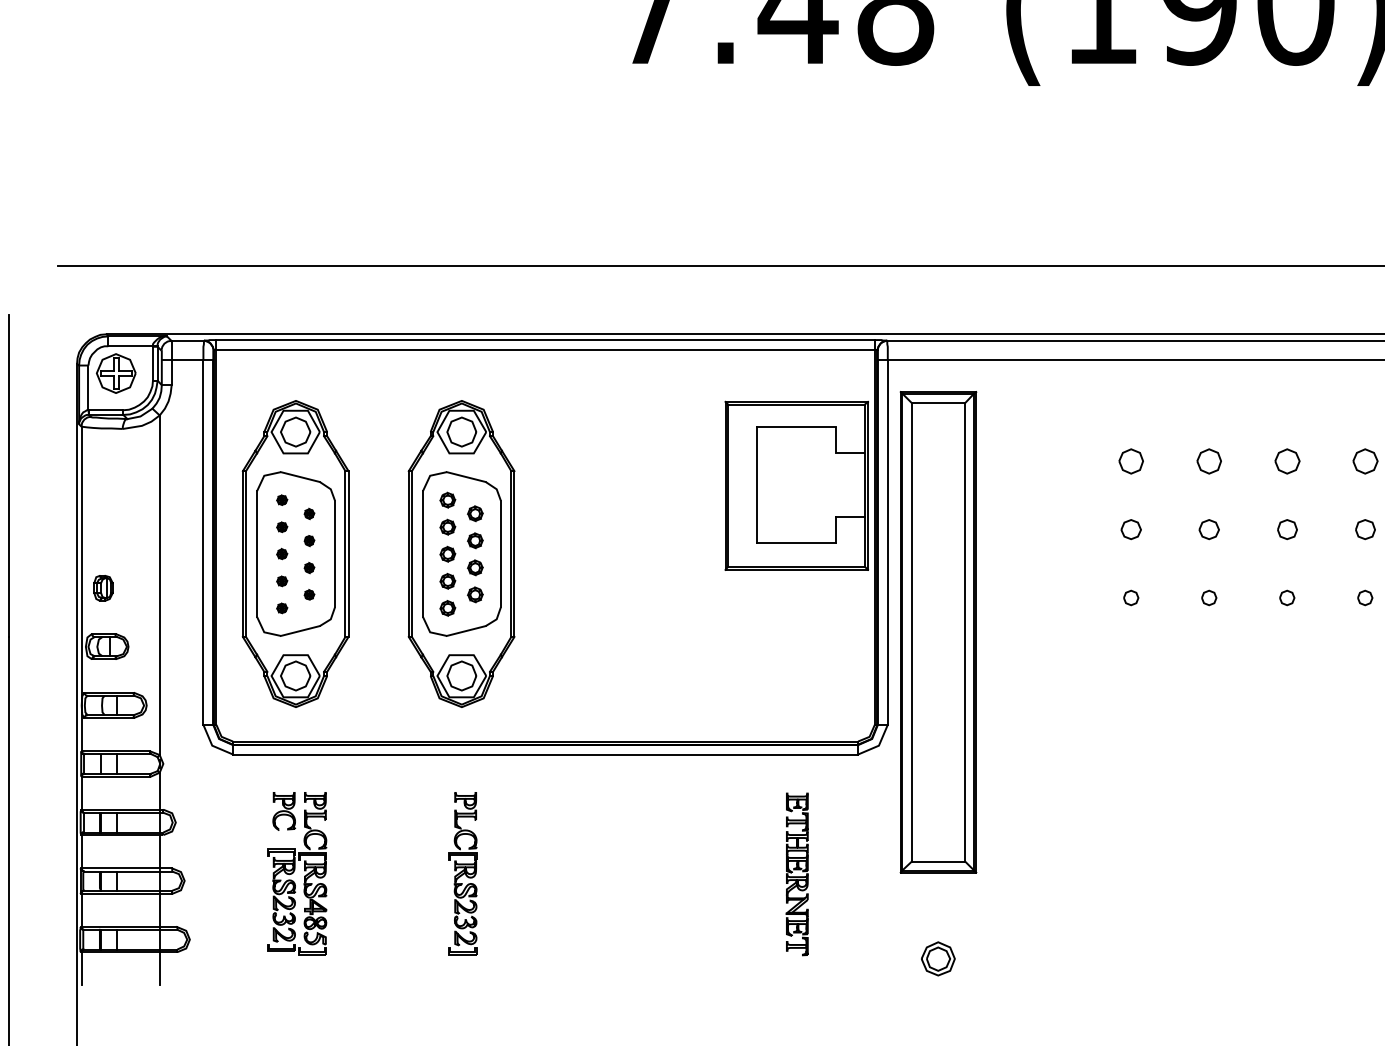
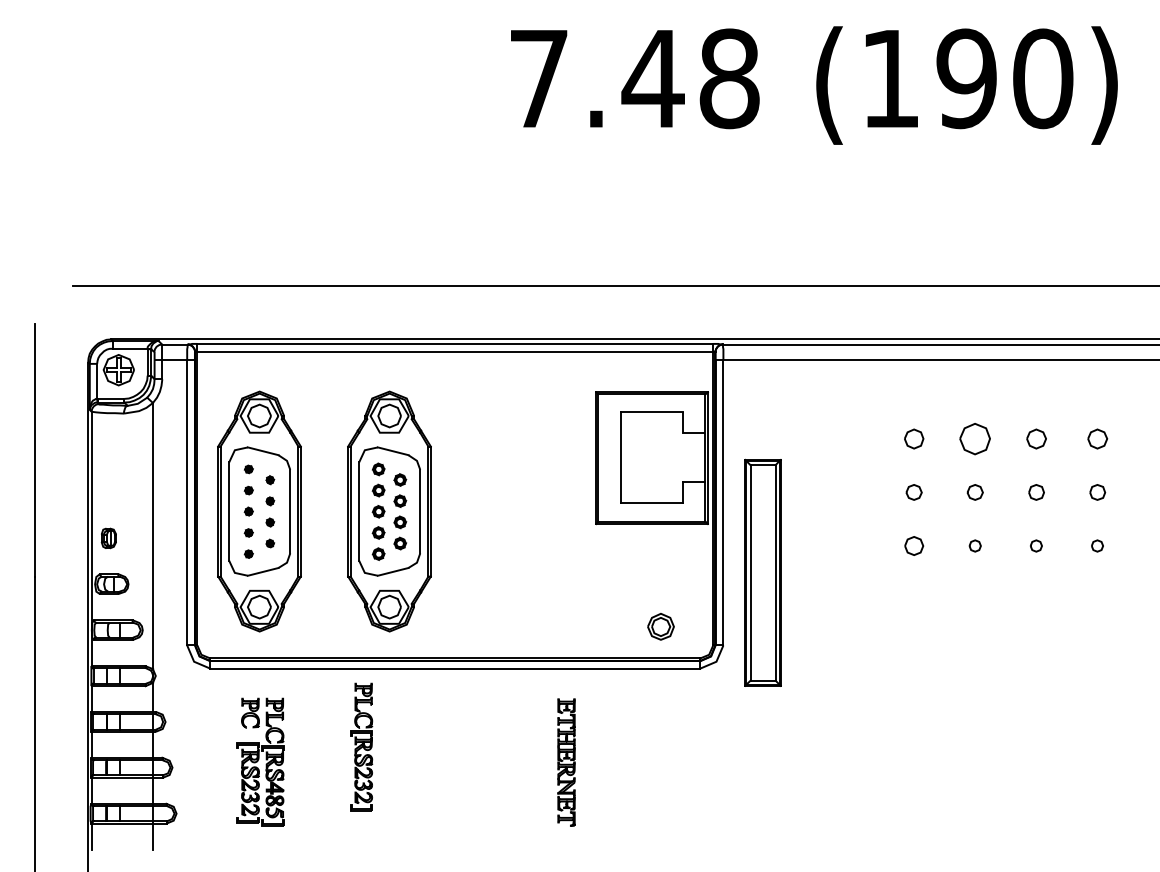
part: (1209, 460) -> (975, 438), size x1.6
part: (1130, 597) -> (913, 545), size x1.6
part: (937, 631) -> (762, 572), size x0.6
part: (462, 873) -> (361, 746), moved
part: (797, 874) -> (566, 762), moved
part: (937, 958) -> (660, 626), moved

